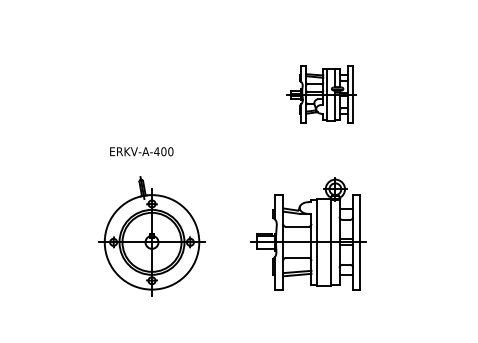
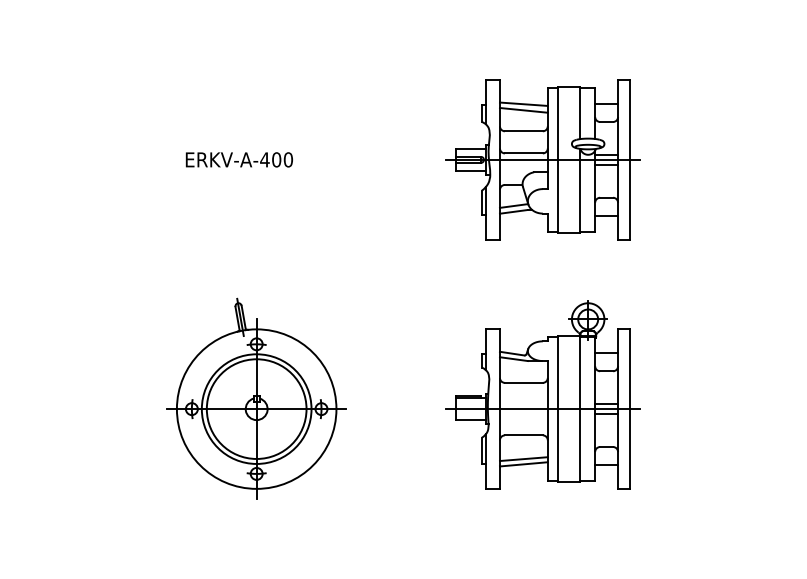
part: (321, 94) -> (542, 159), size x1.67
text: (141, 151) -> (238, 159), moved
part: (308, 233) -> (542, 394), moved

